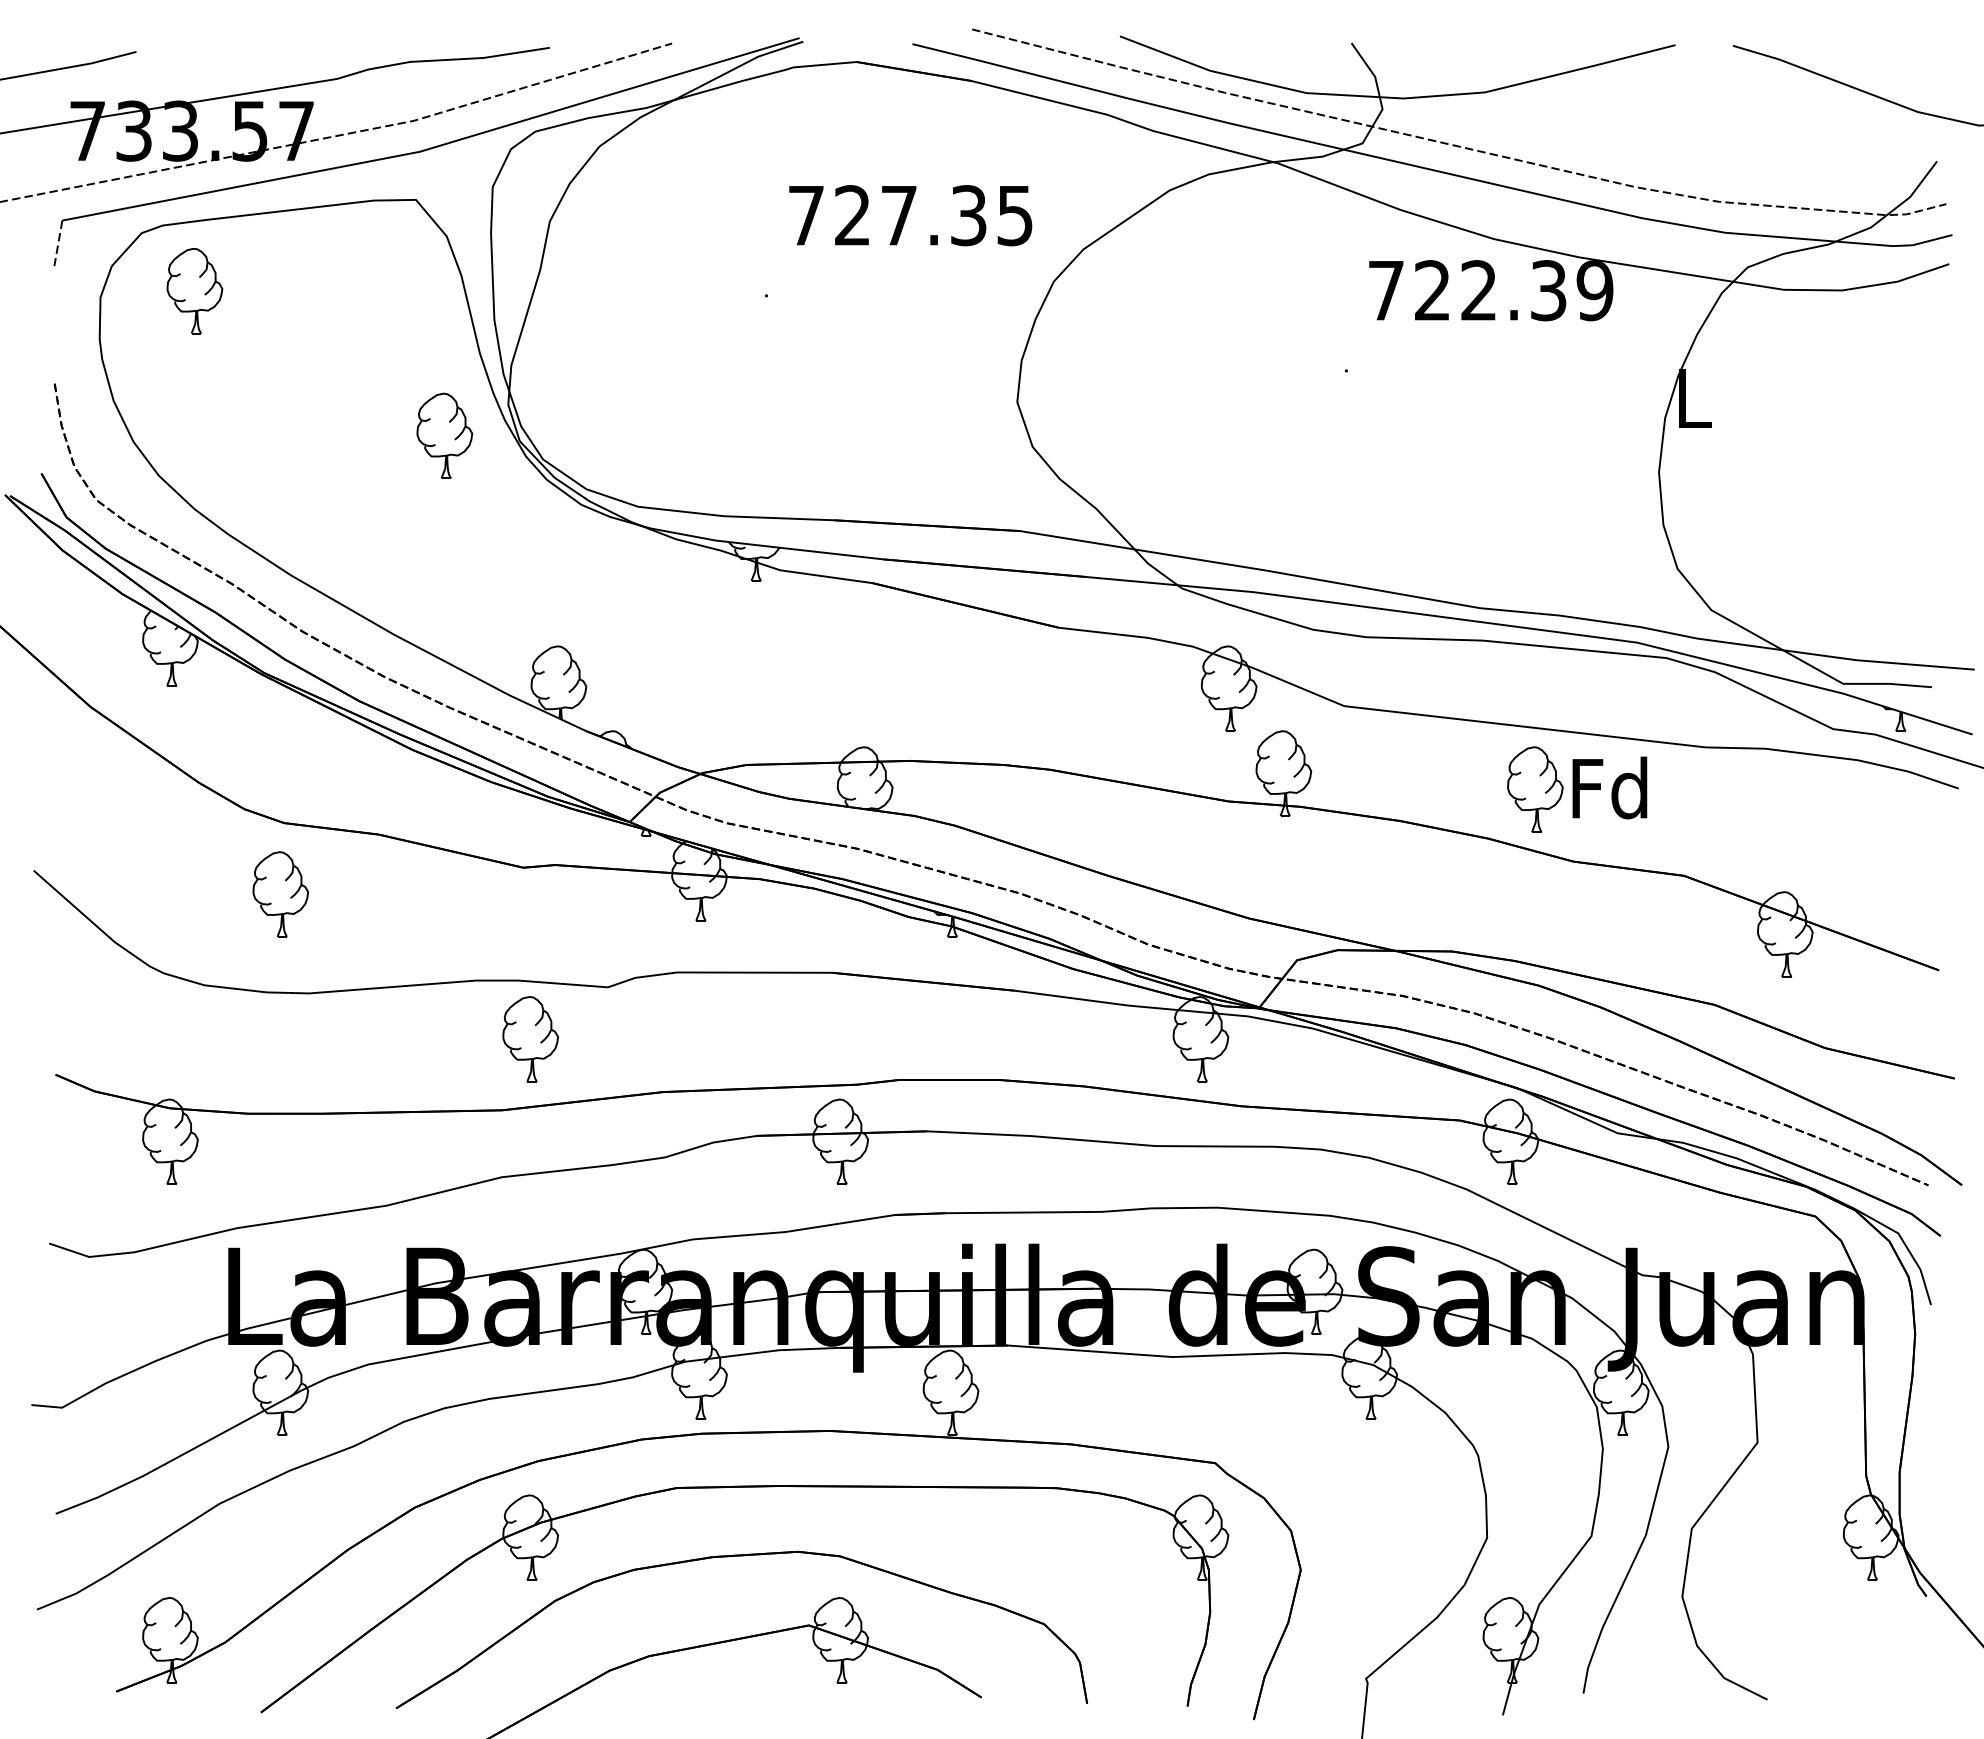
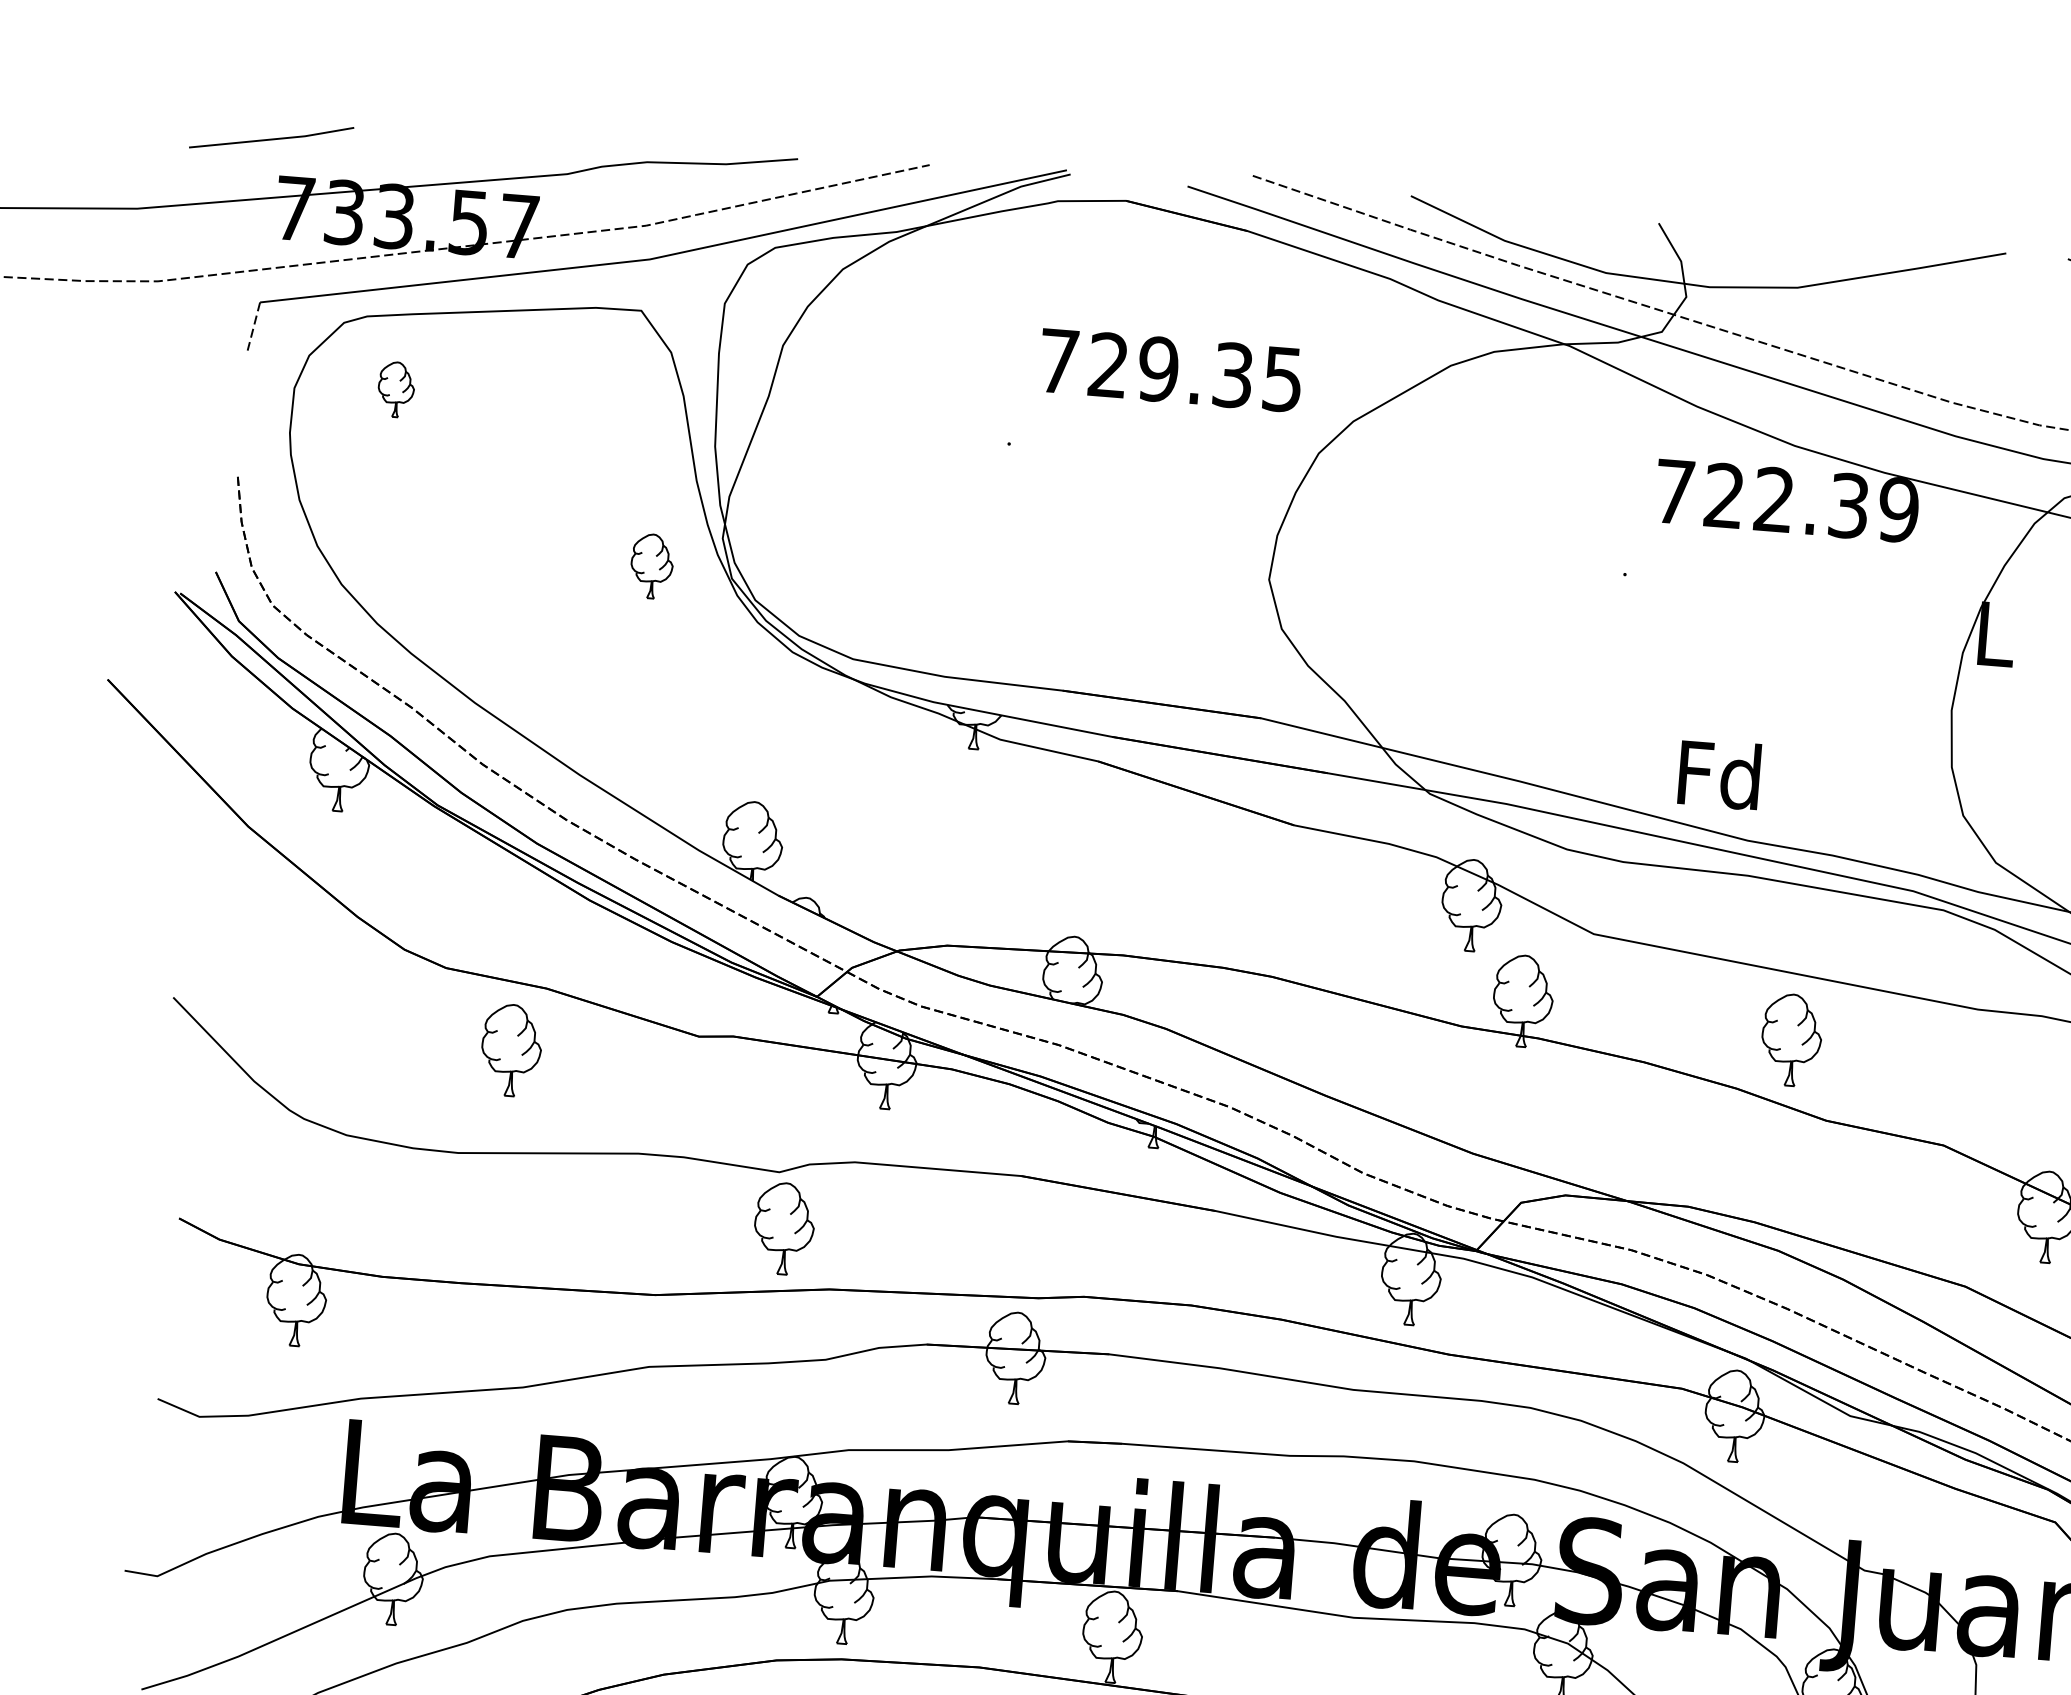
text: (898, 215) -> (1157, 369), 727.35 -> 729.35
part: (194, 291) -> (395, 389), size x0.6
part: (444, 435) -> (651, 566), size x0.7
text: (1609, 787) -> (1719, 773), moved
part: (280, 894) -> (511, 1050), moved
part: (530, 1039) -> (784, 1228), moved

